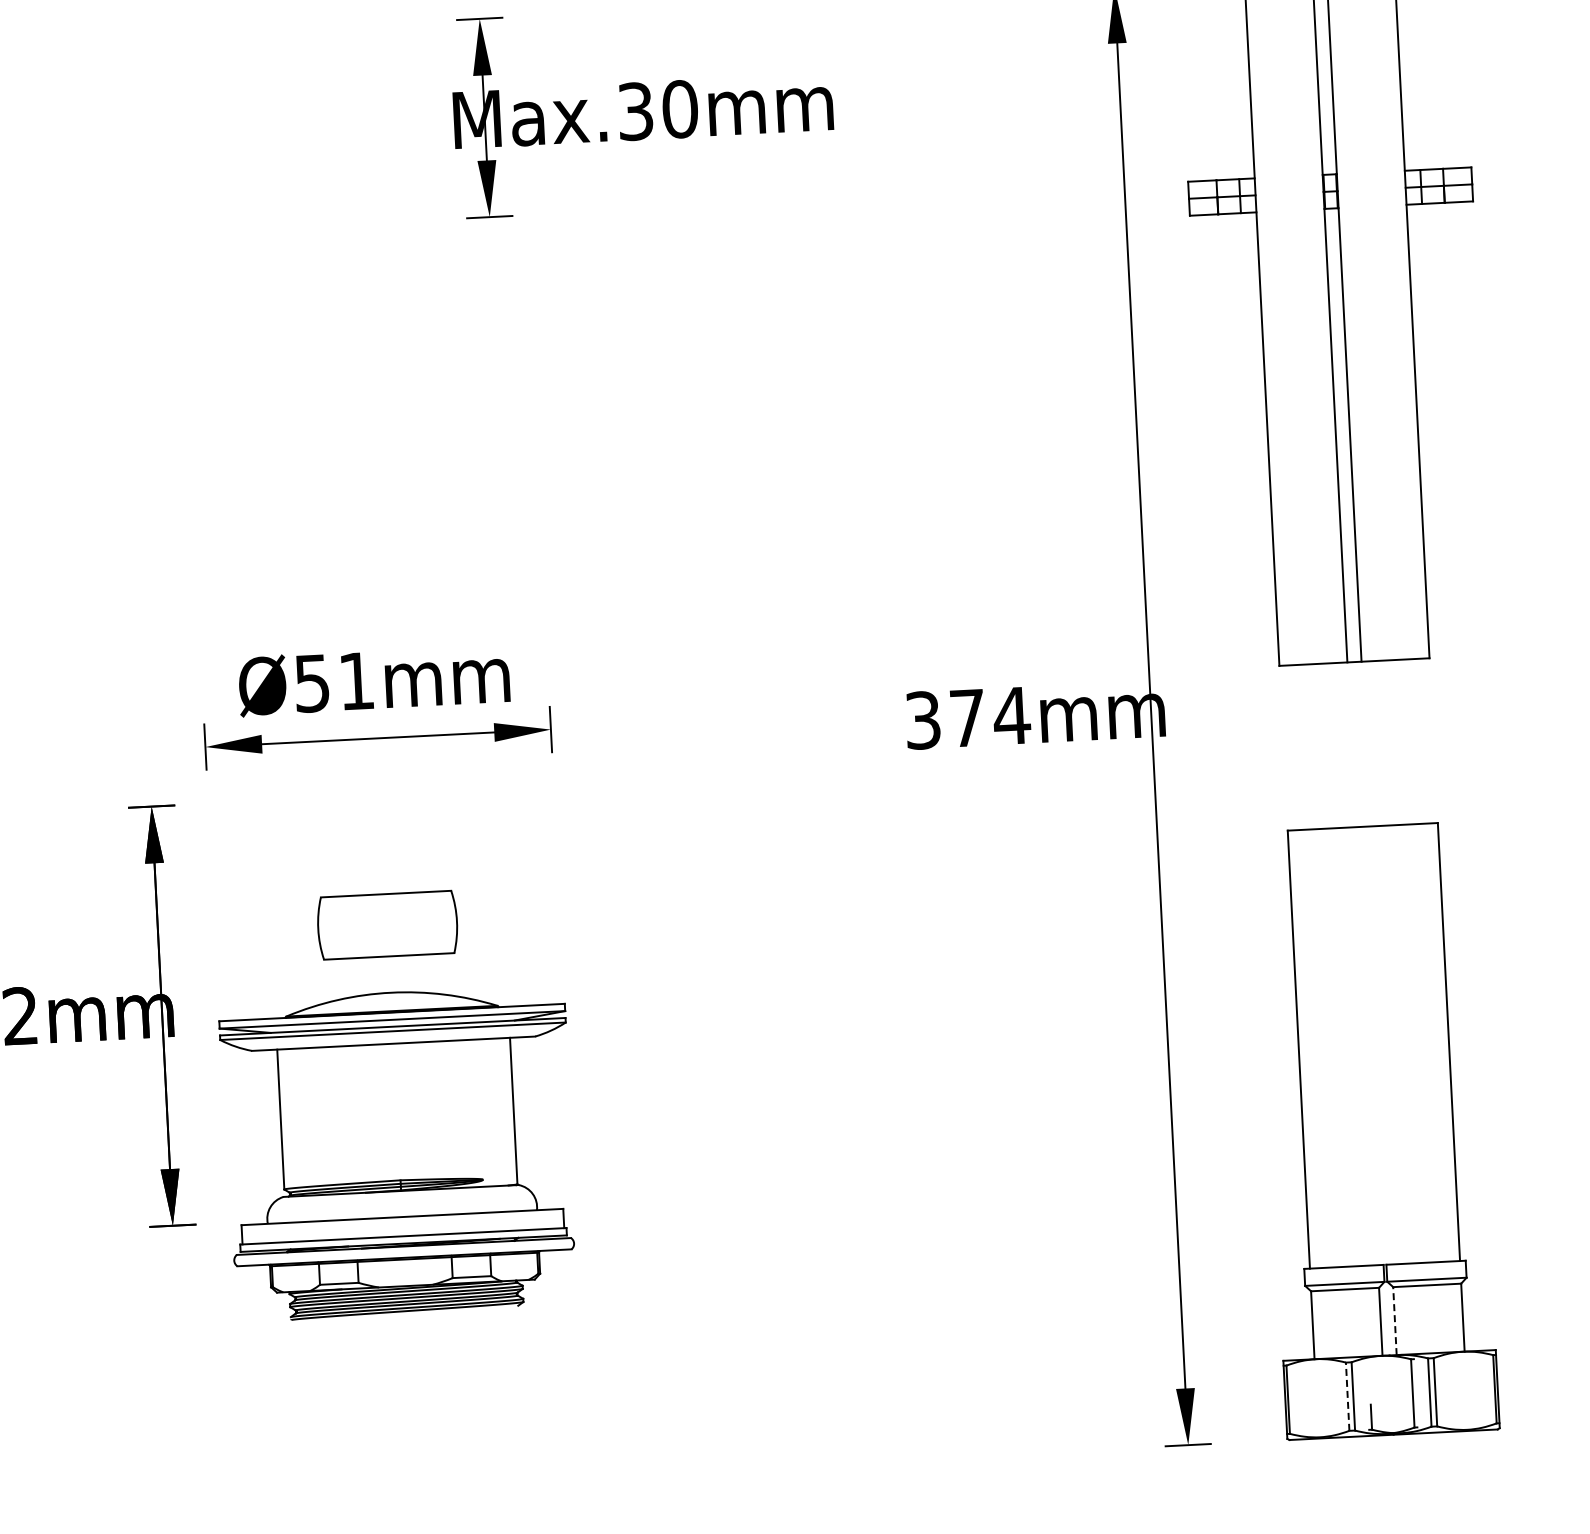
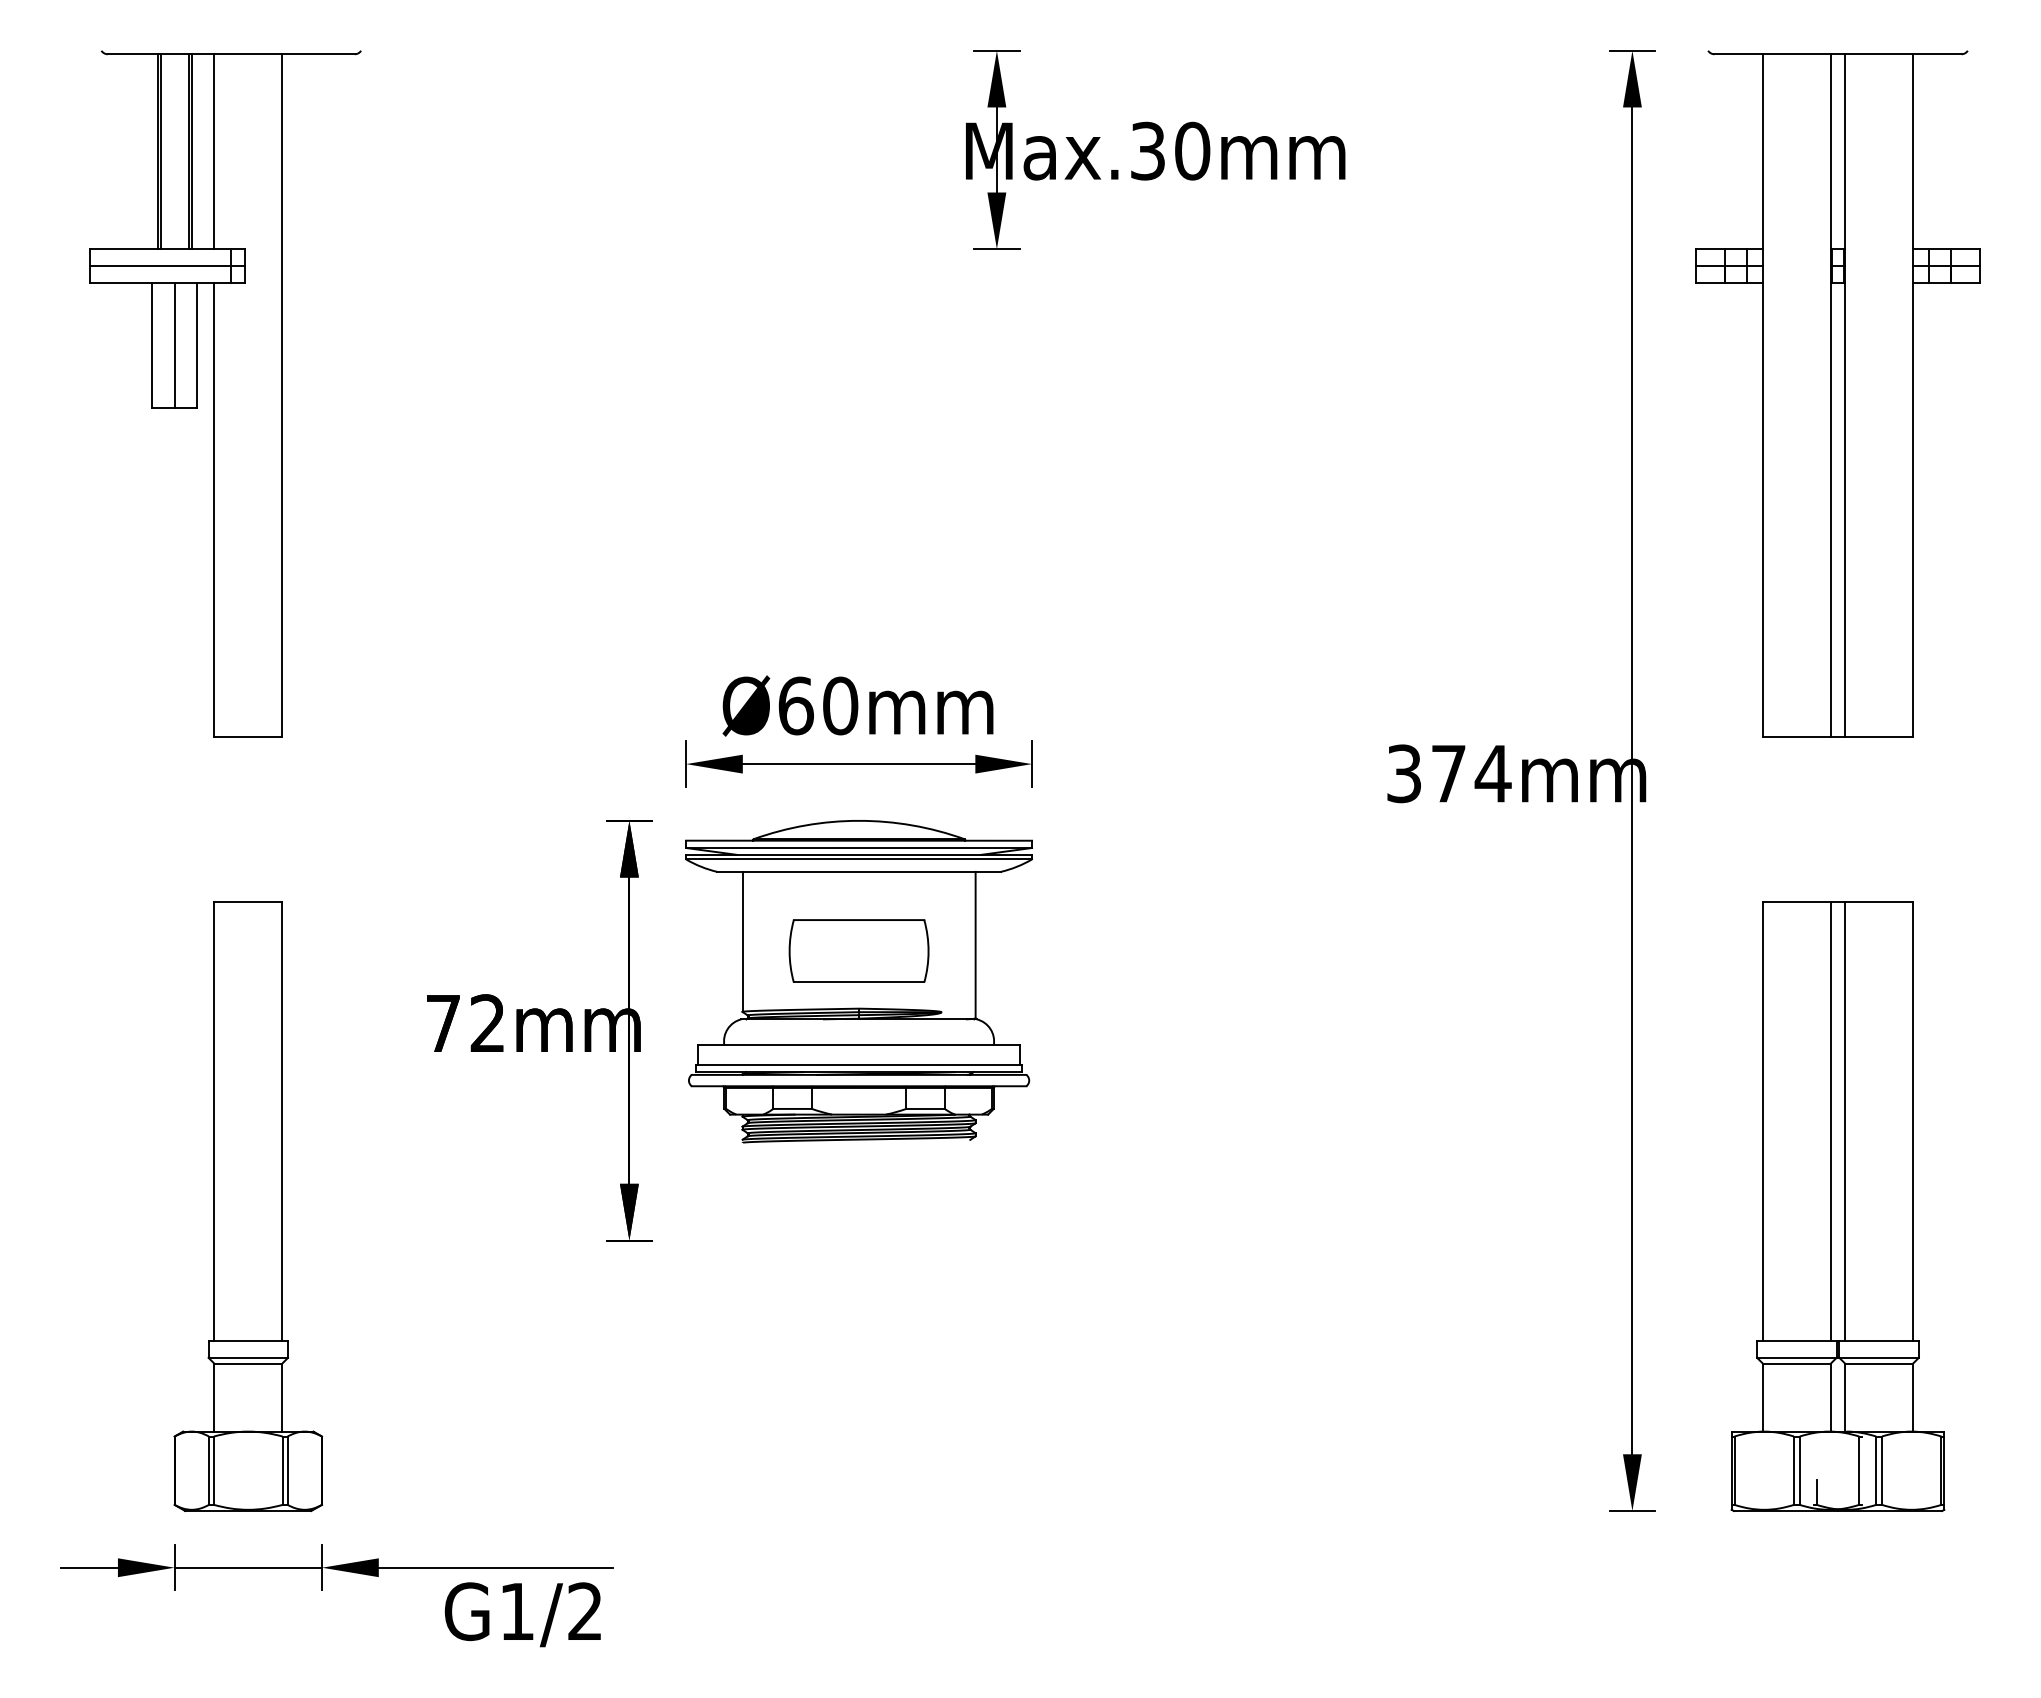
text: (334, 681) -> (818, 705), Ø51mm -> Ø60mm
line: (1381, 1045) -> (1845, 1121), added
line: (1366, 1046) -> (1830, 1121), added
part: (398, 1153) -> (858, 981), moved
line: (1395, 1321) -> (1845, 1397), dashed -> solid
line: (1348, 1396) -> (1794, 1470), dashed -> solid

